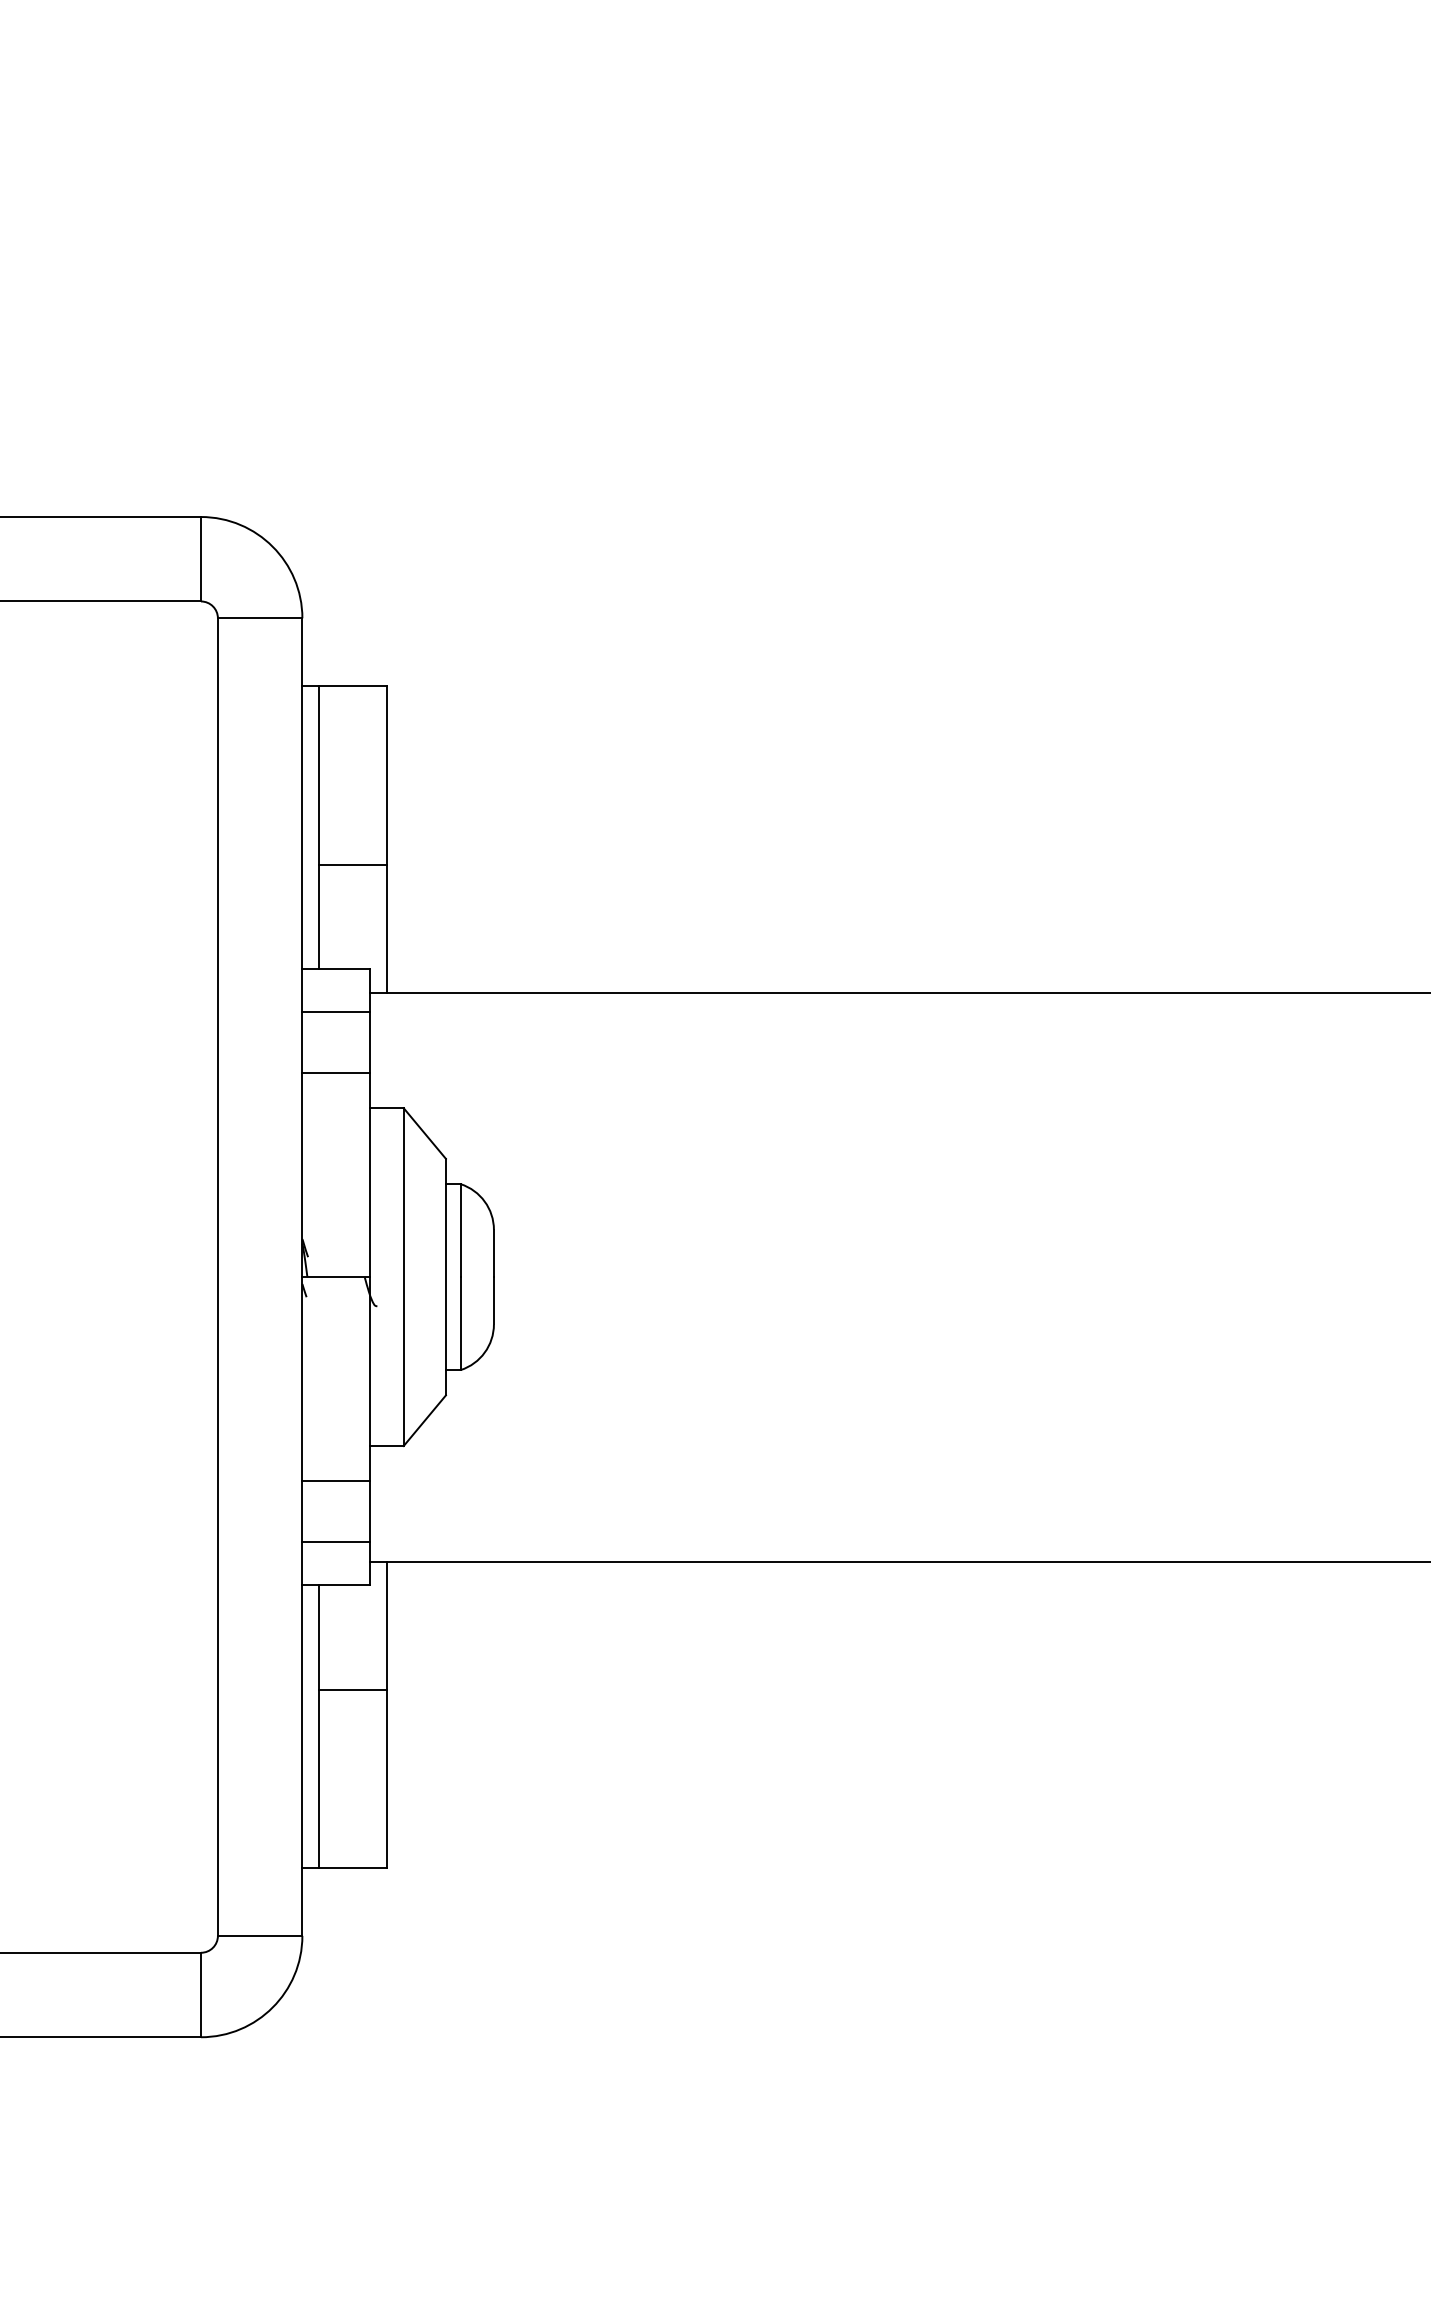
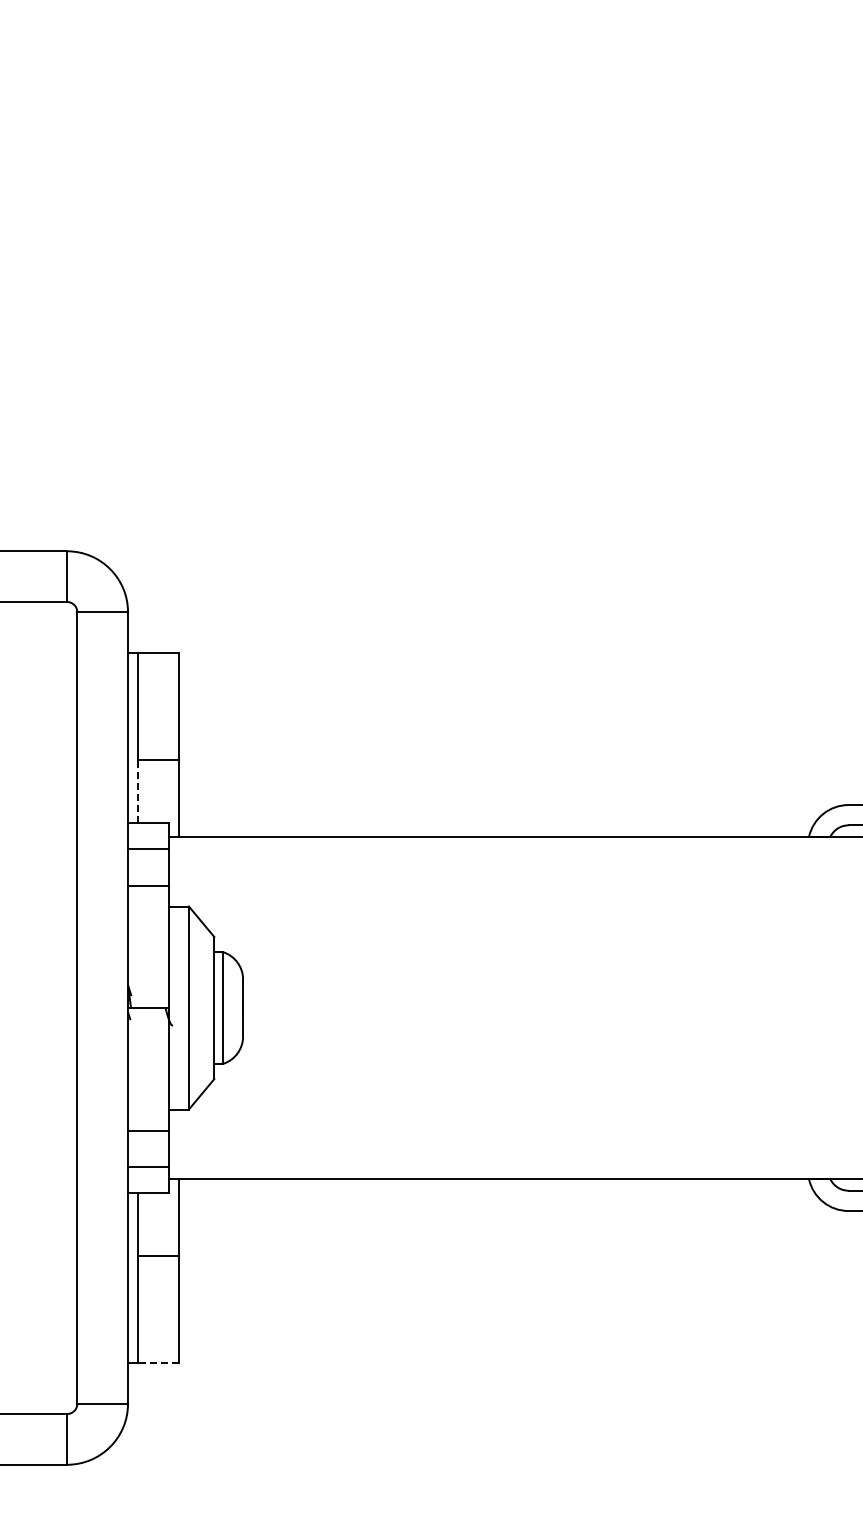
line: (319, 915) -> (138, 790), solid -> dashed
line: (351, 1868) -> (157, 1363), solid -> dashed

